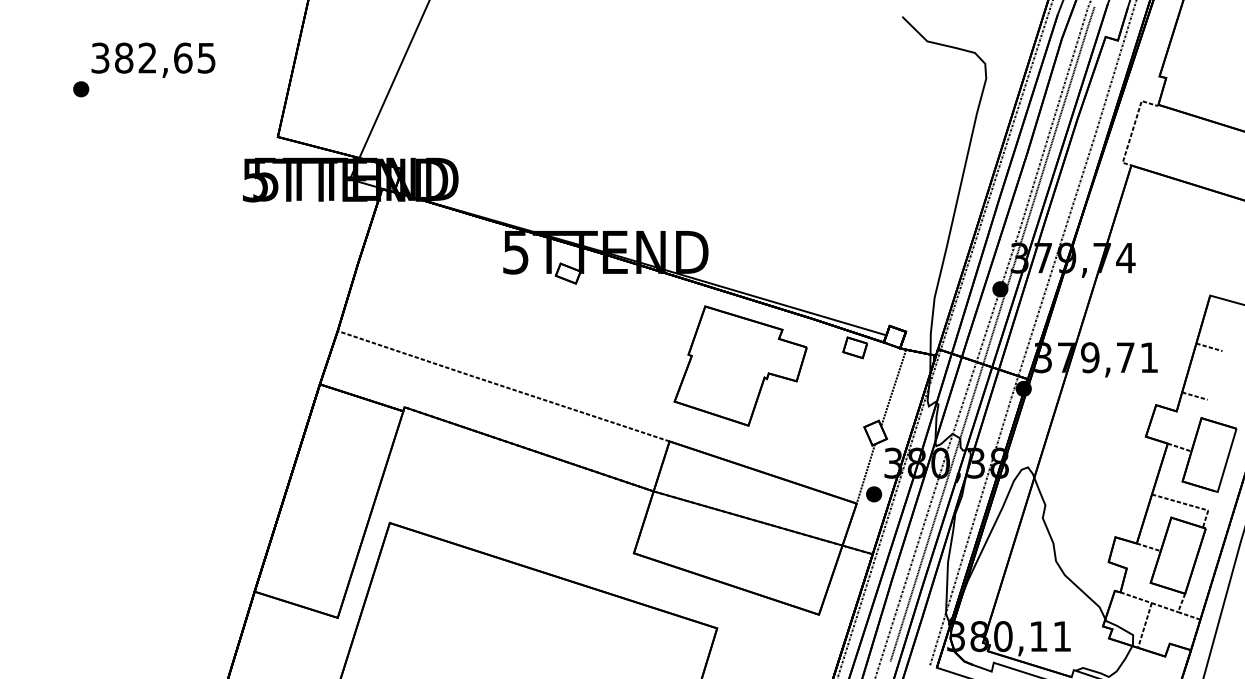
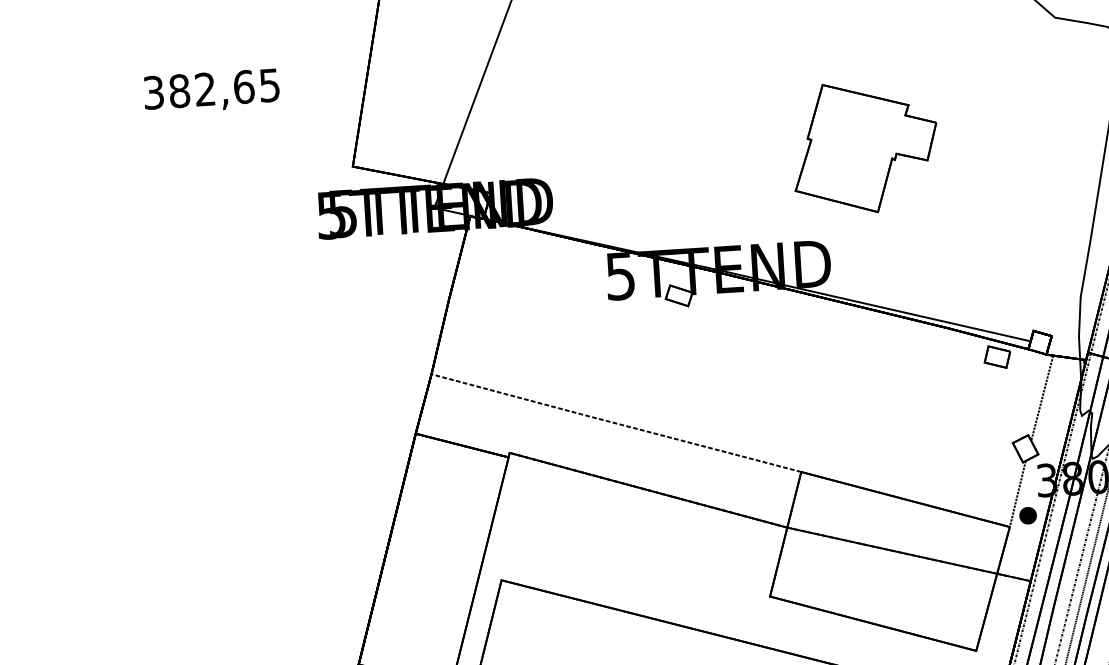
part: (81, 89) -> (135, 128), removed
part: (740, 365) -> (865, 147), moved

